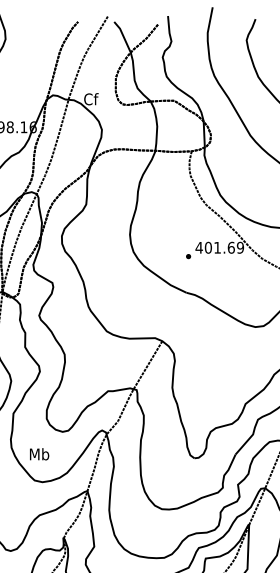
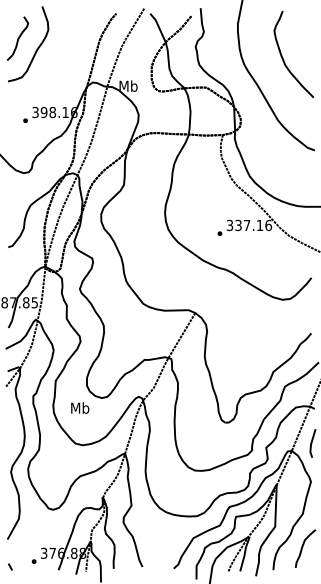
text: (91, 98) -> (128, 85), Cf -> Mb
text: (219, 247) -> (248, 225), 401.69 -> 337.16
text: (39, 453) -> (80, 407), moved

